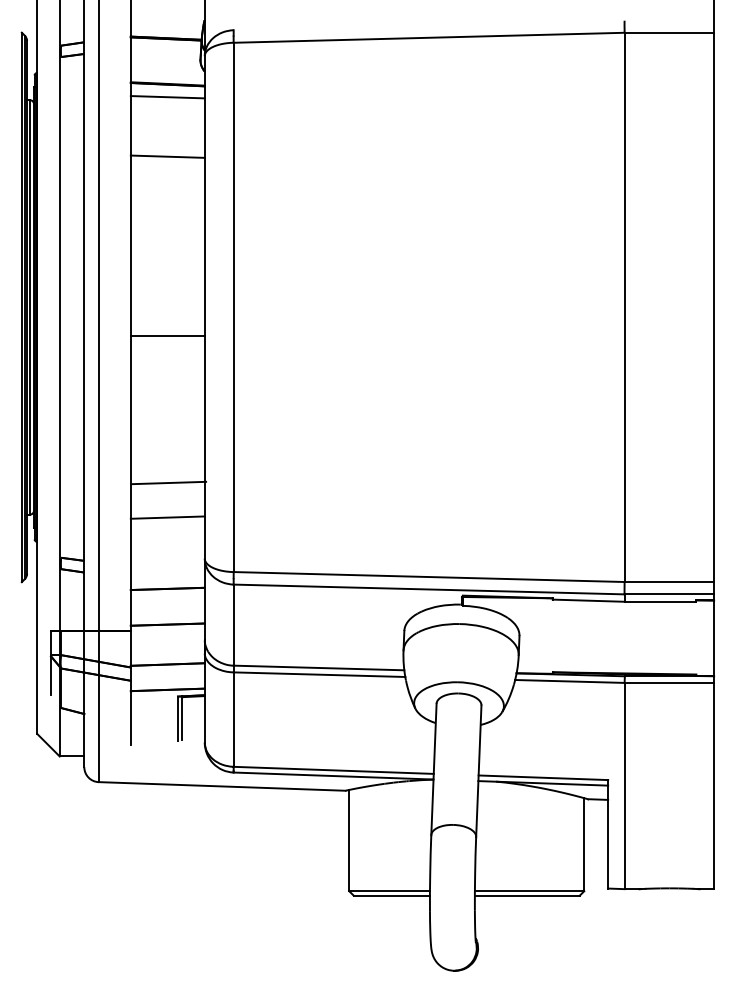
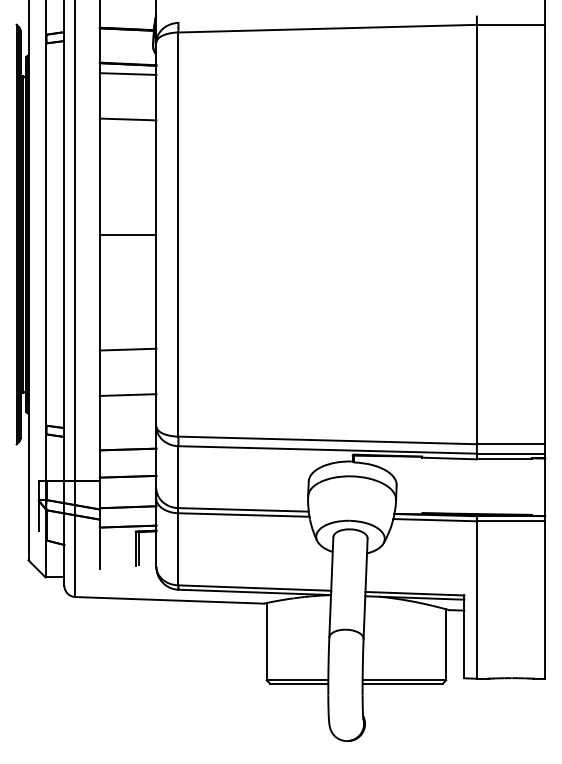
line: (166, 336) -> (127, 234), moved
line: (168, 482) -> (127, 349), moved

